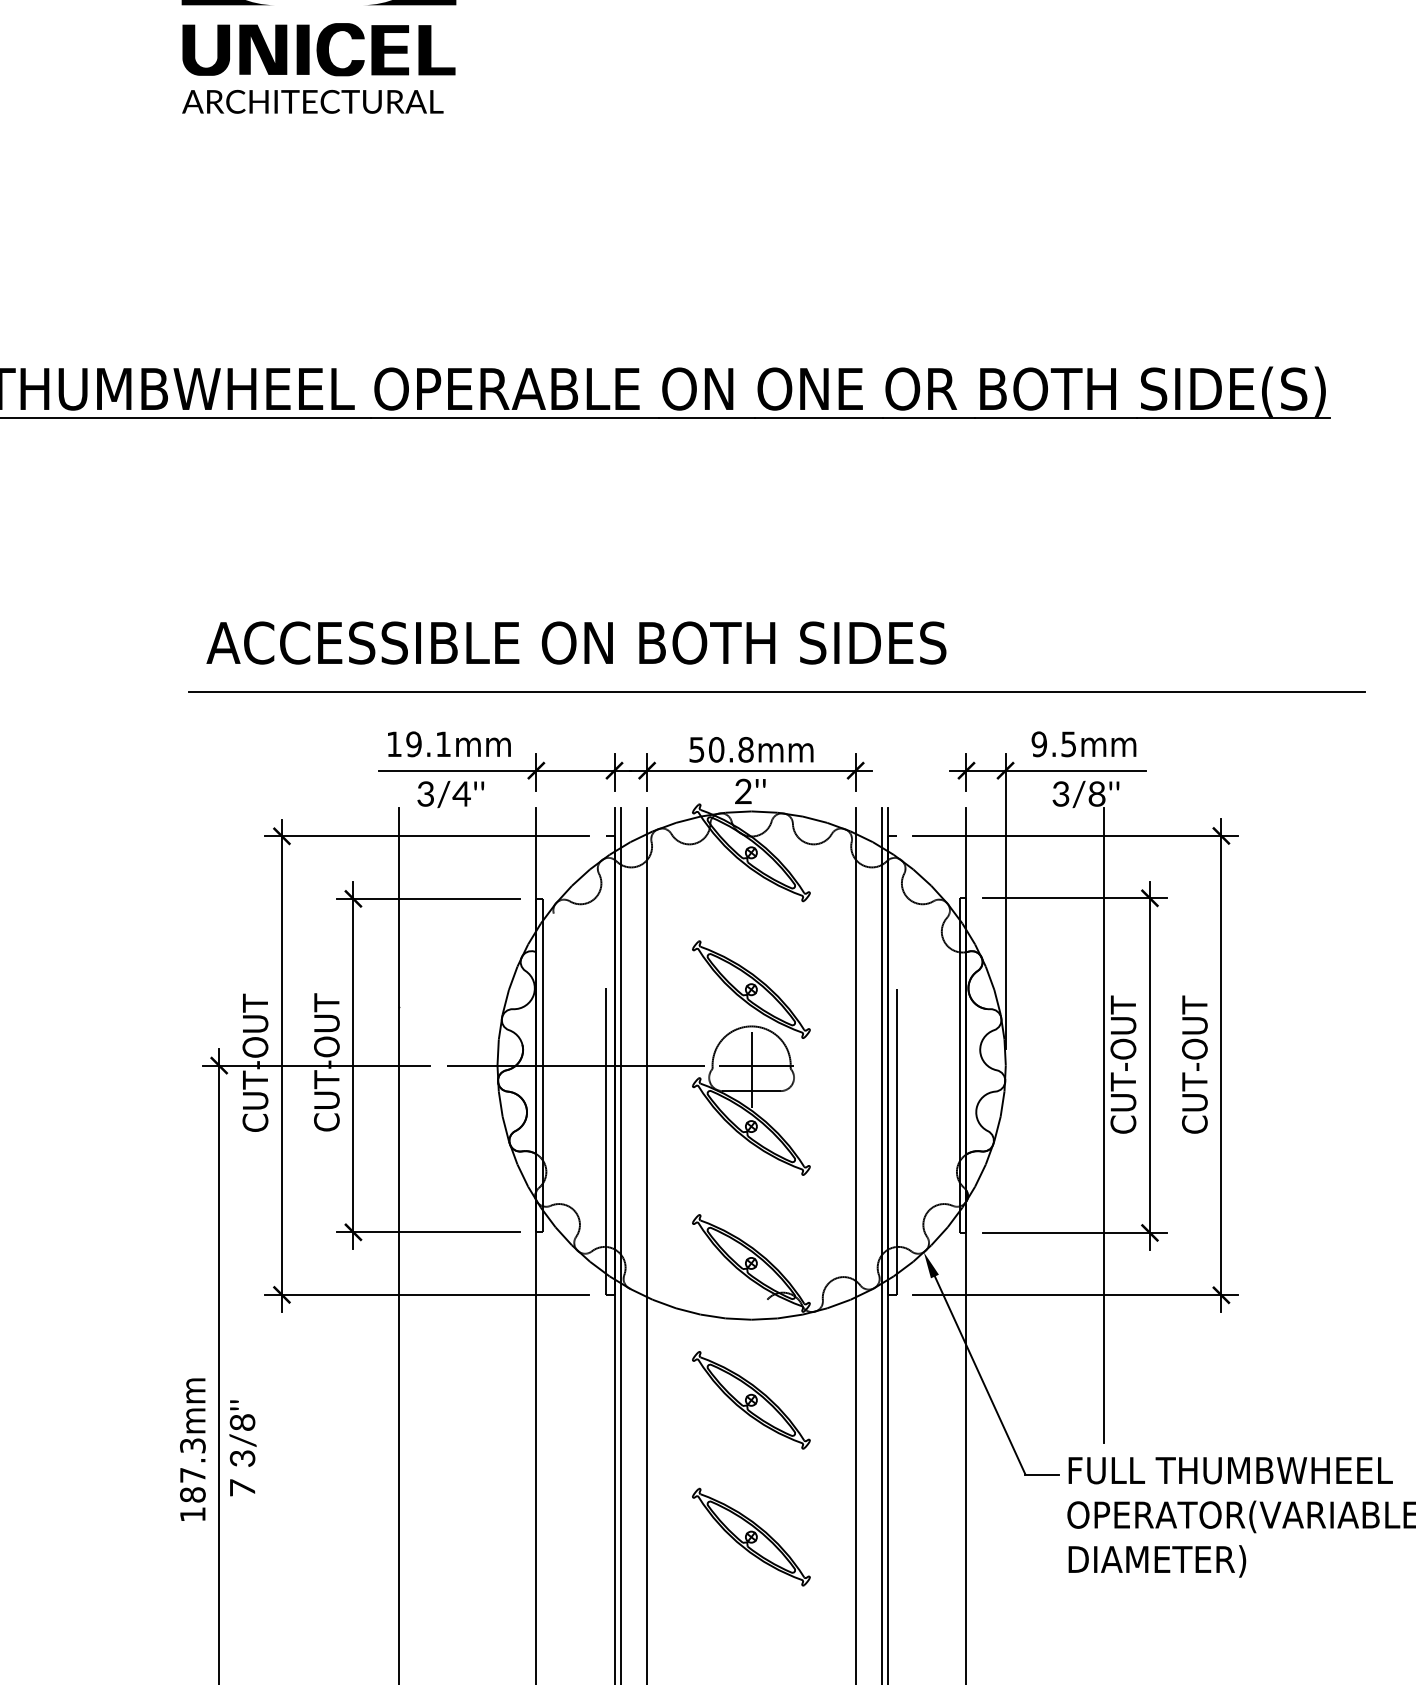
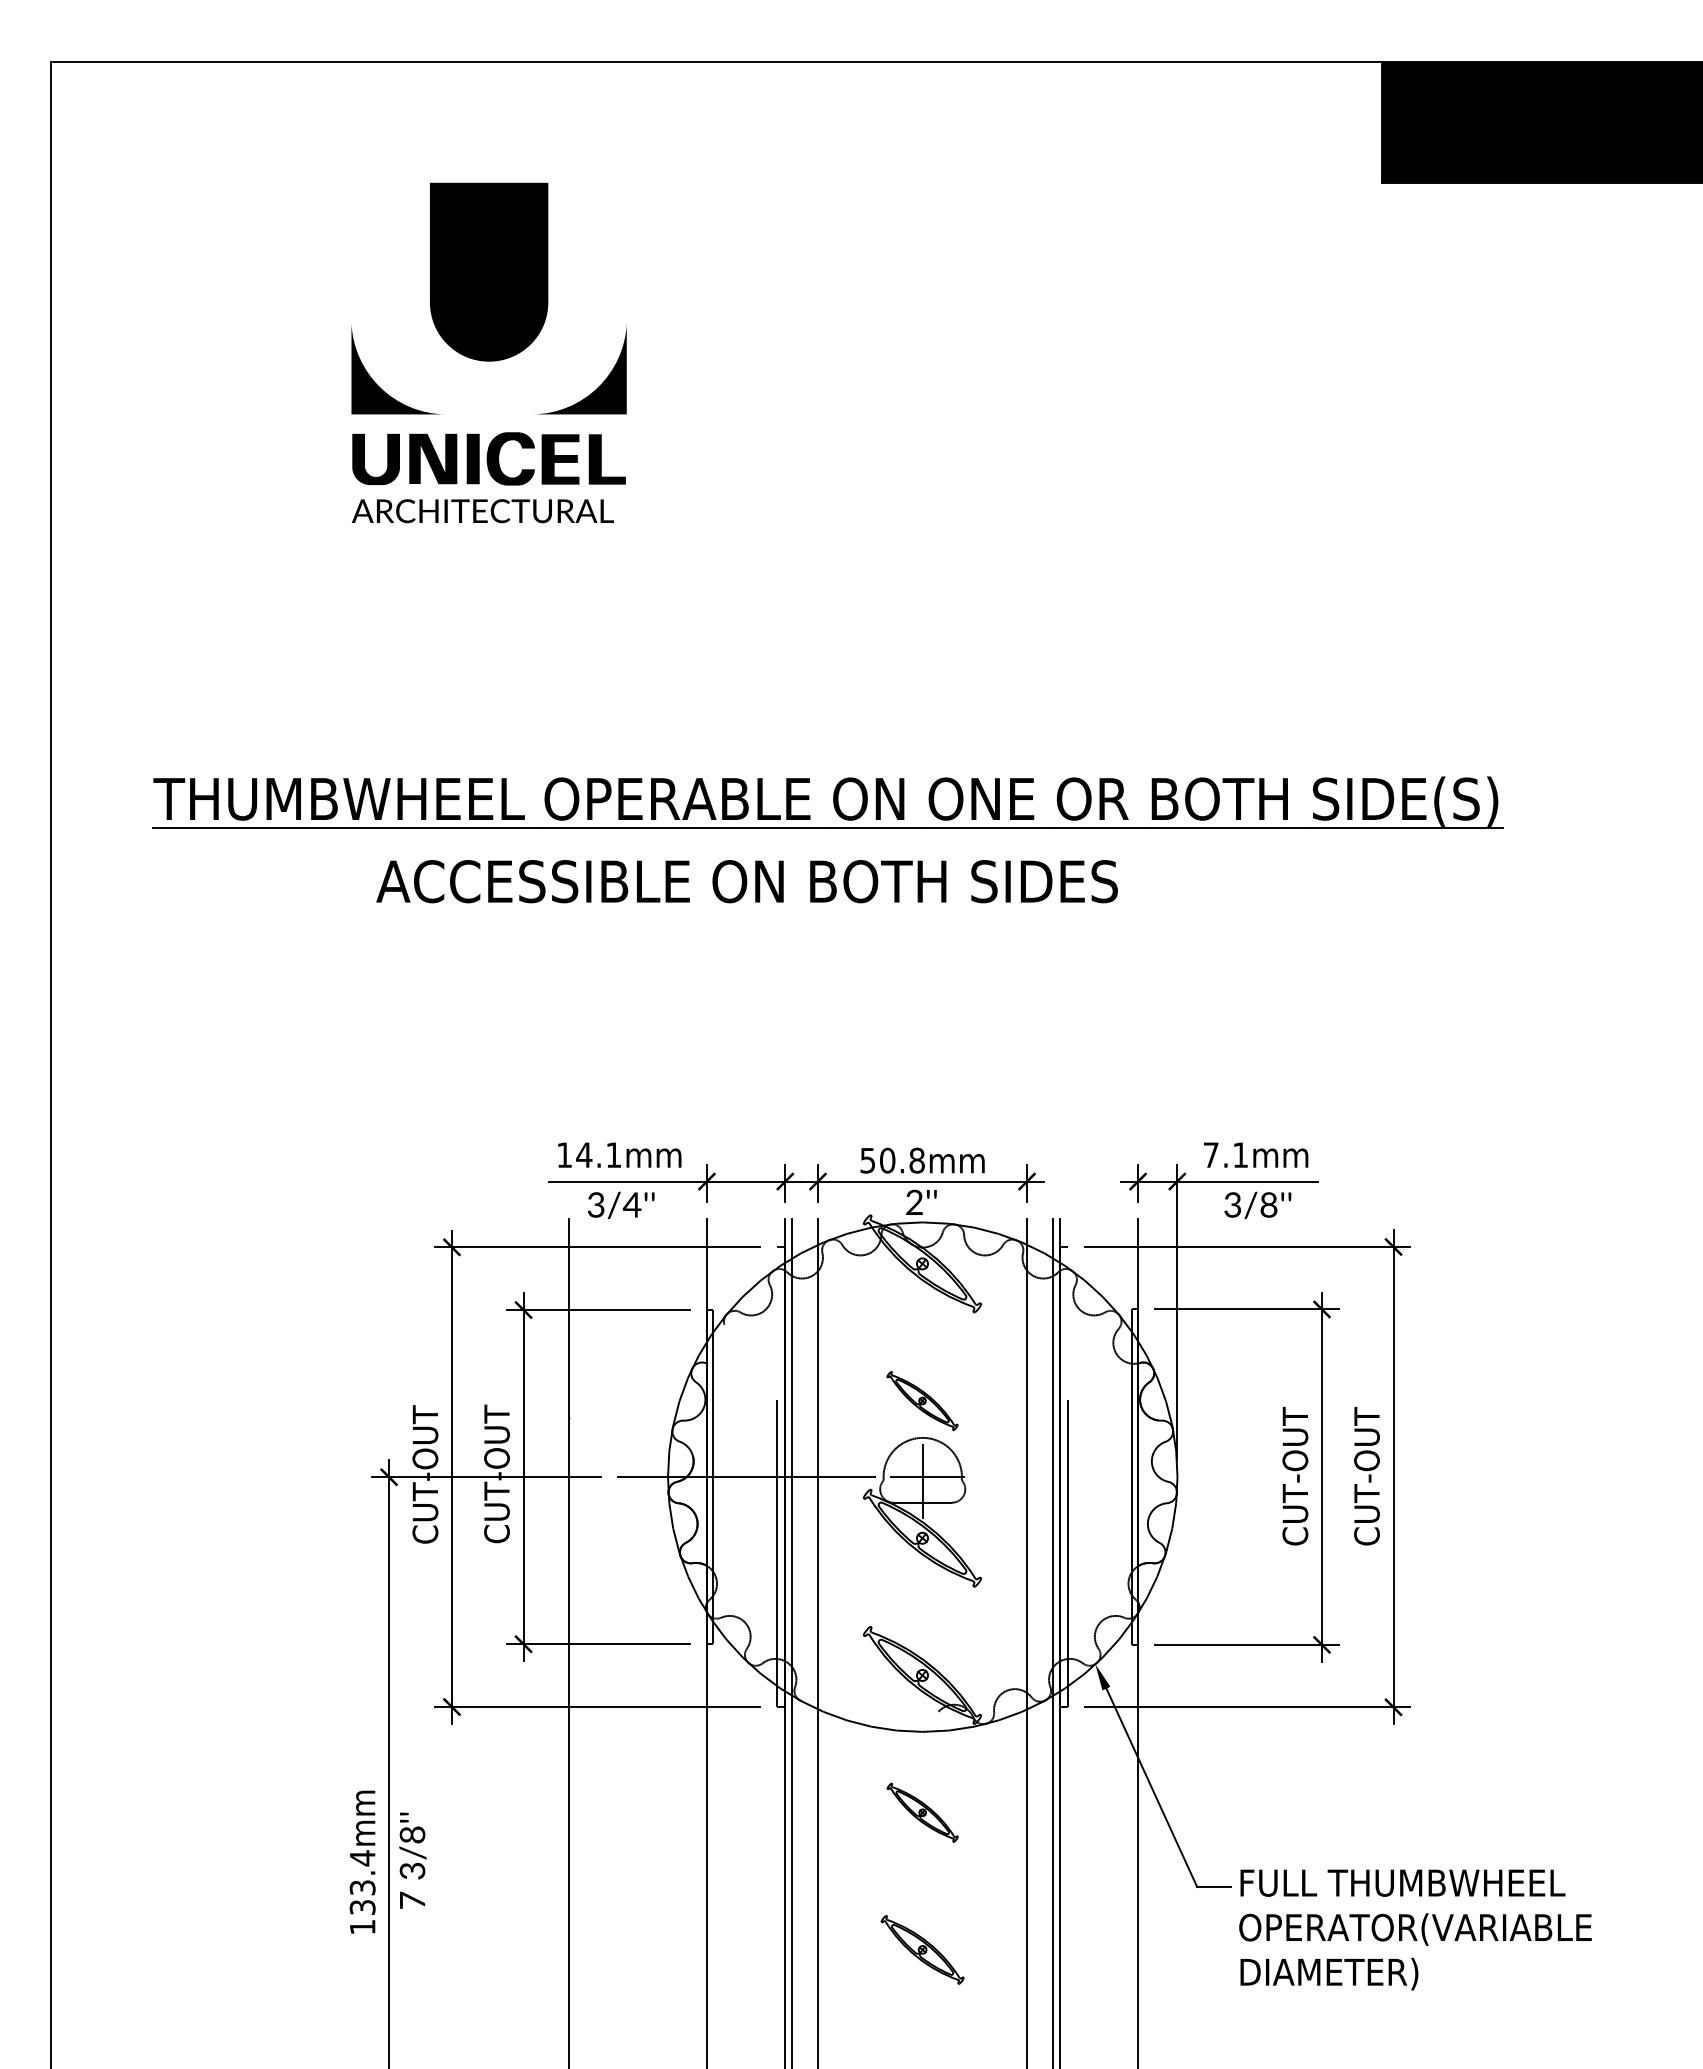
text: (575, 642) -> (746, 881), moved
line: (776, 691) -> (947, 1102), removed
text: (414, 744) -> (584, 1155), 19.1mm -> 14.1mm
text: (1053, 744) -> (1225, 1155), 9.5mm -> 7.1mm
part: (751, 989) -> (922, 1400), size x0.6
line: (1103, 1124) -> (1275, 1536), removed
part: (751, 1400) -> (922, 1812), size x0.6
text: (192, 1470) -> (362, 1882), 187.3mm -> 133.4mm
part: (751, 1536) -> (922, 1949), size x0.7

